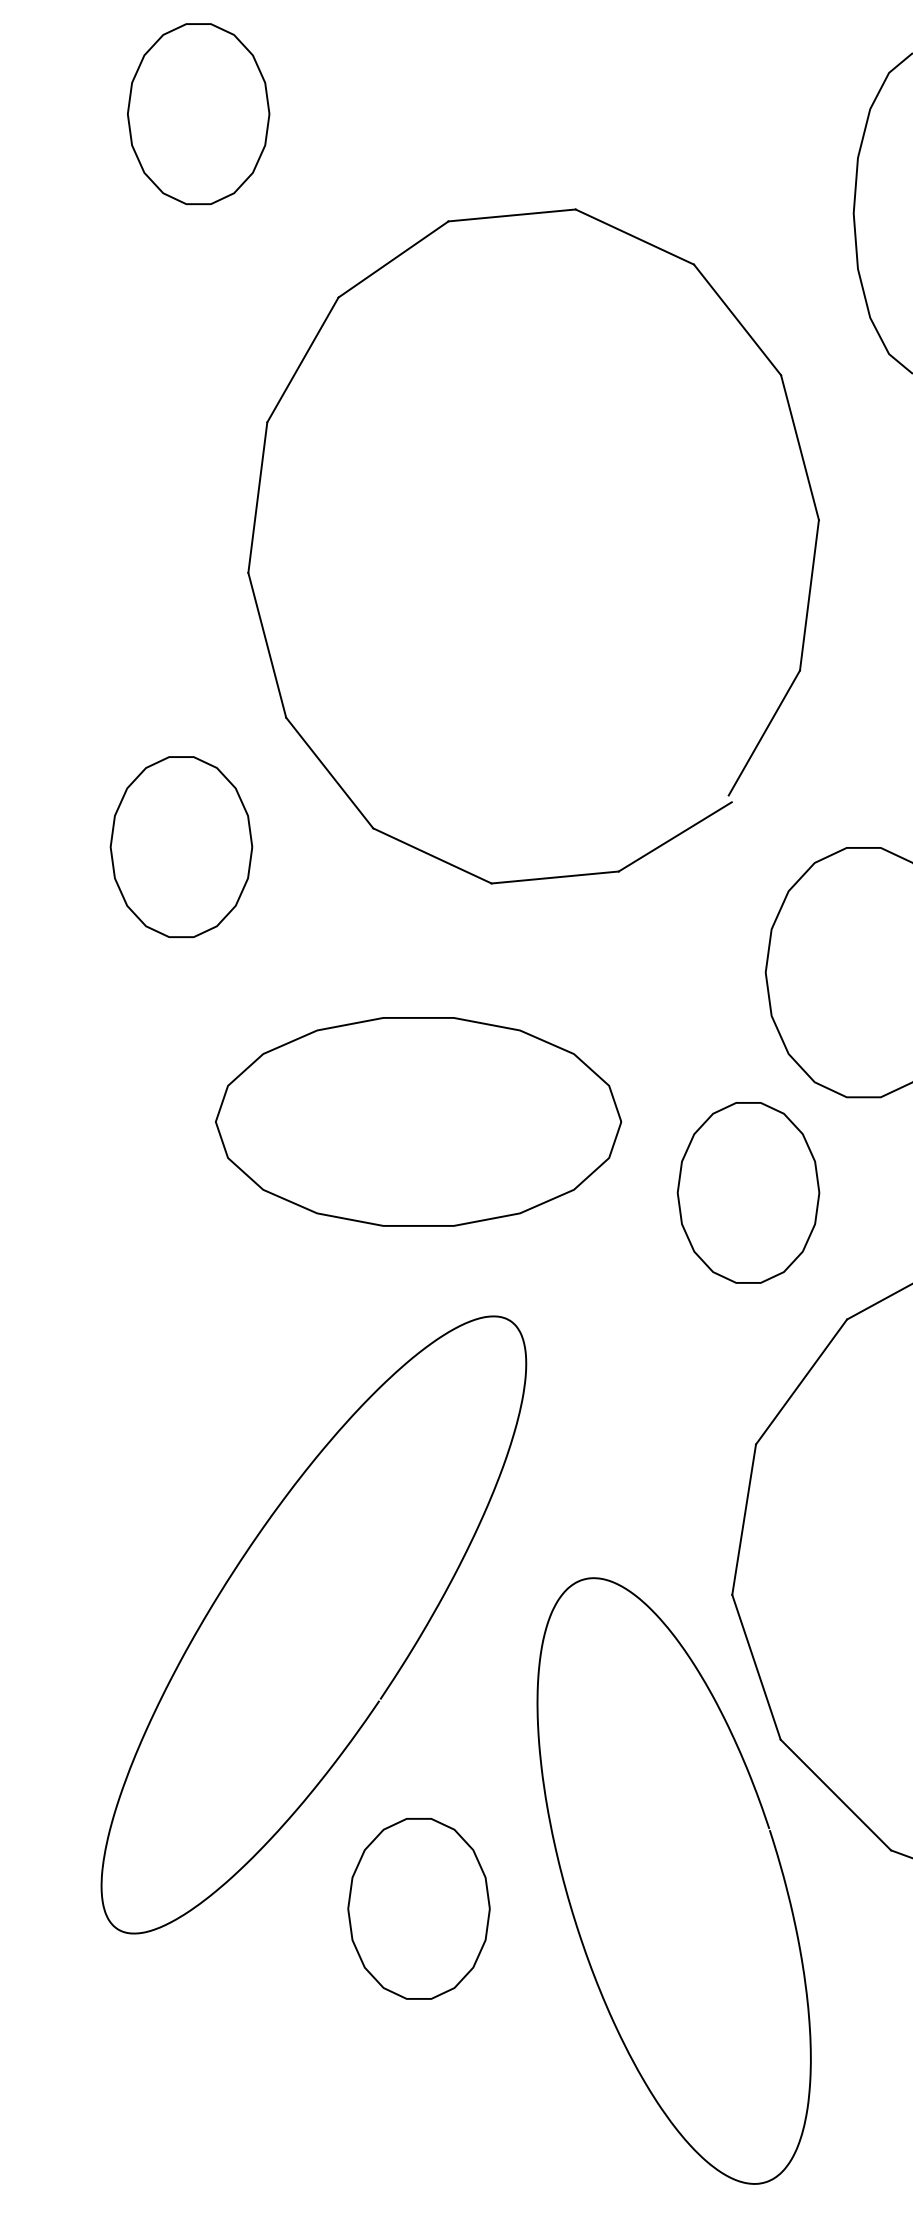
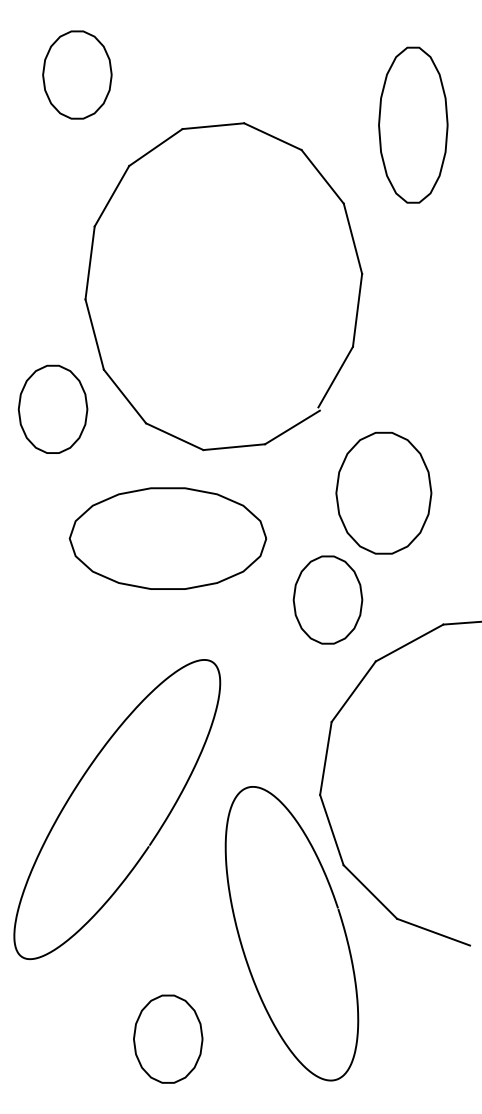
part: (198, 112) -> (77, 74), moved
part: (180, 845) -> (52, 408), moved
part: (417, 1121) -> (167, 538), moved
part: (419, 1907) -> (168, 1038), moved

